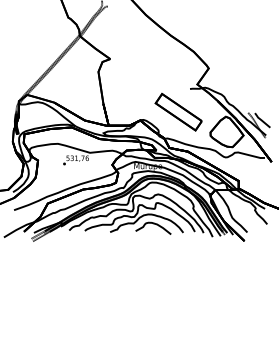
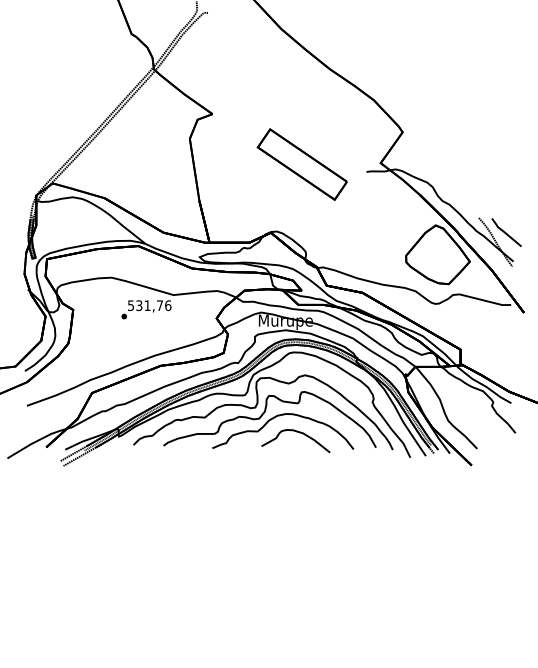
part: (178, 111) -> (301, 163), moved

